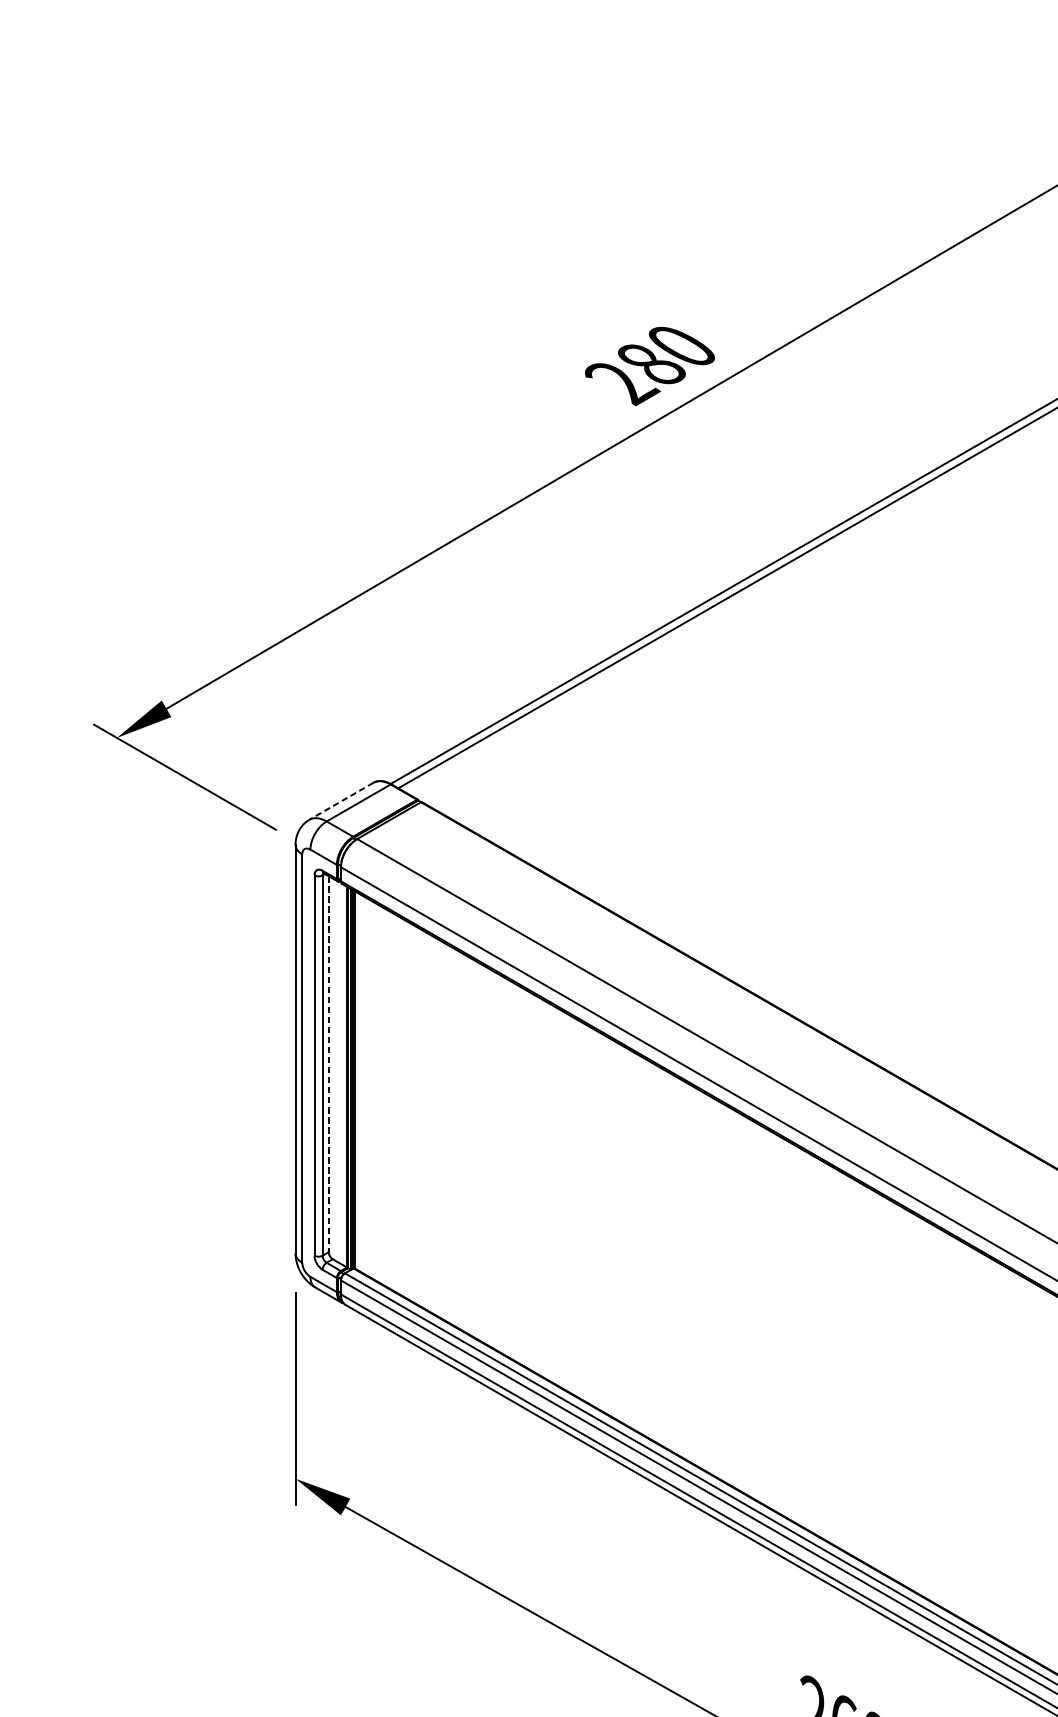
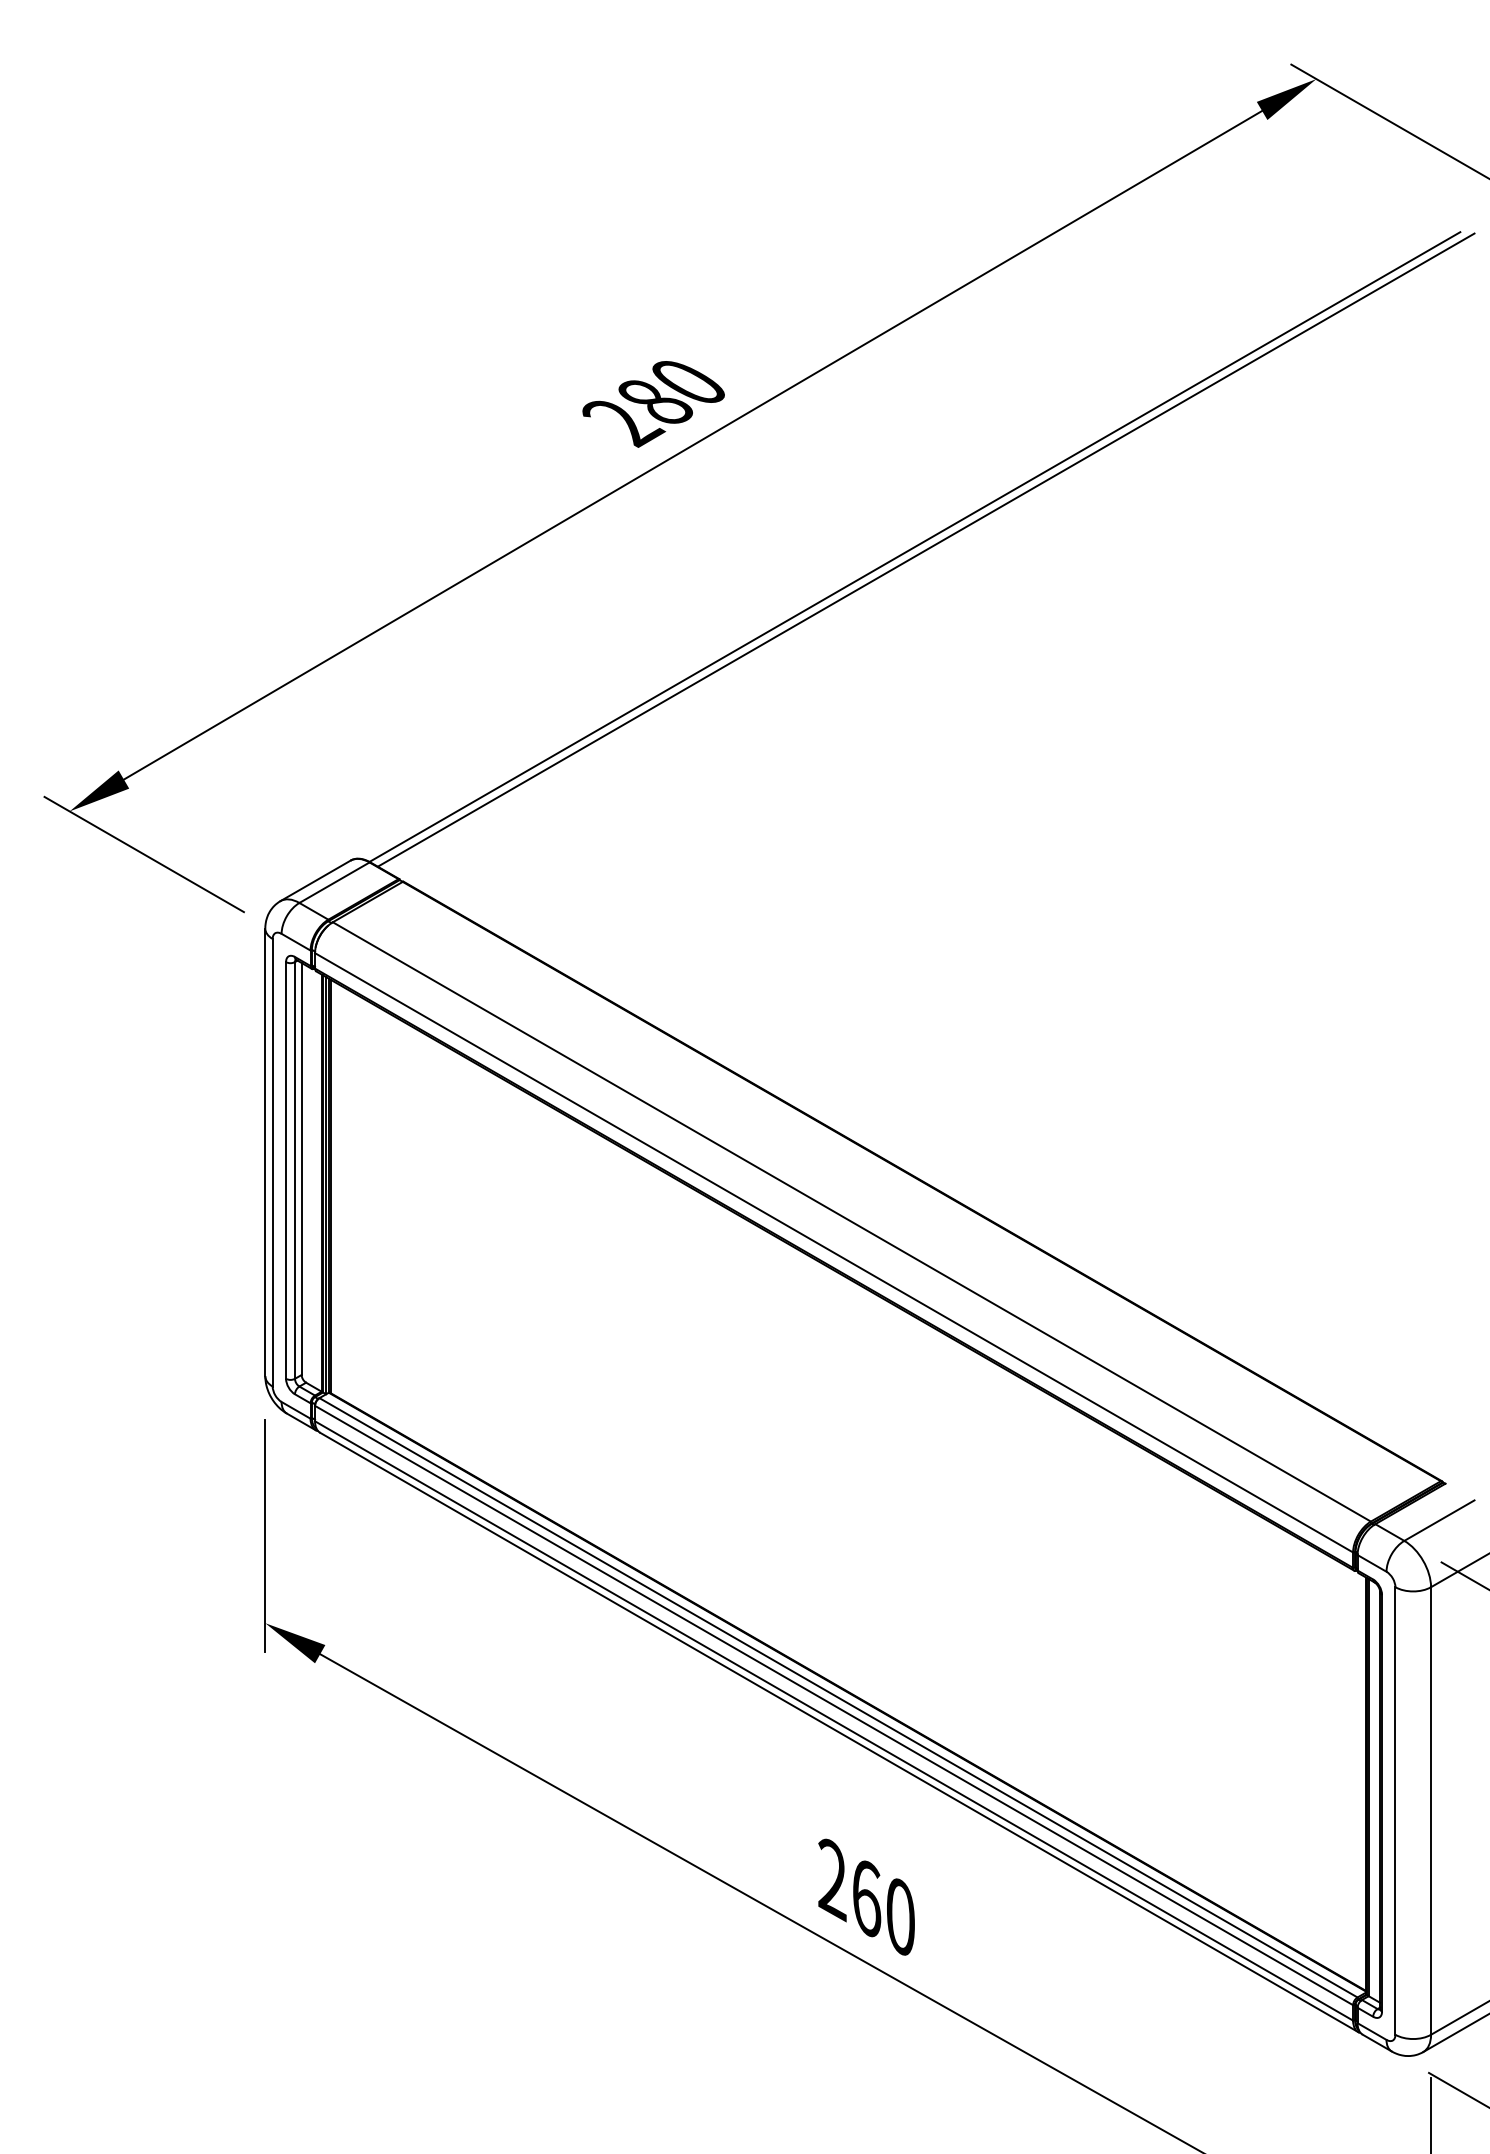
line: (341, 800) -> (315, 880), dashed -> solid
line: (328, 1064) -> (301, 1169), dashed -> solid

